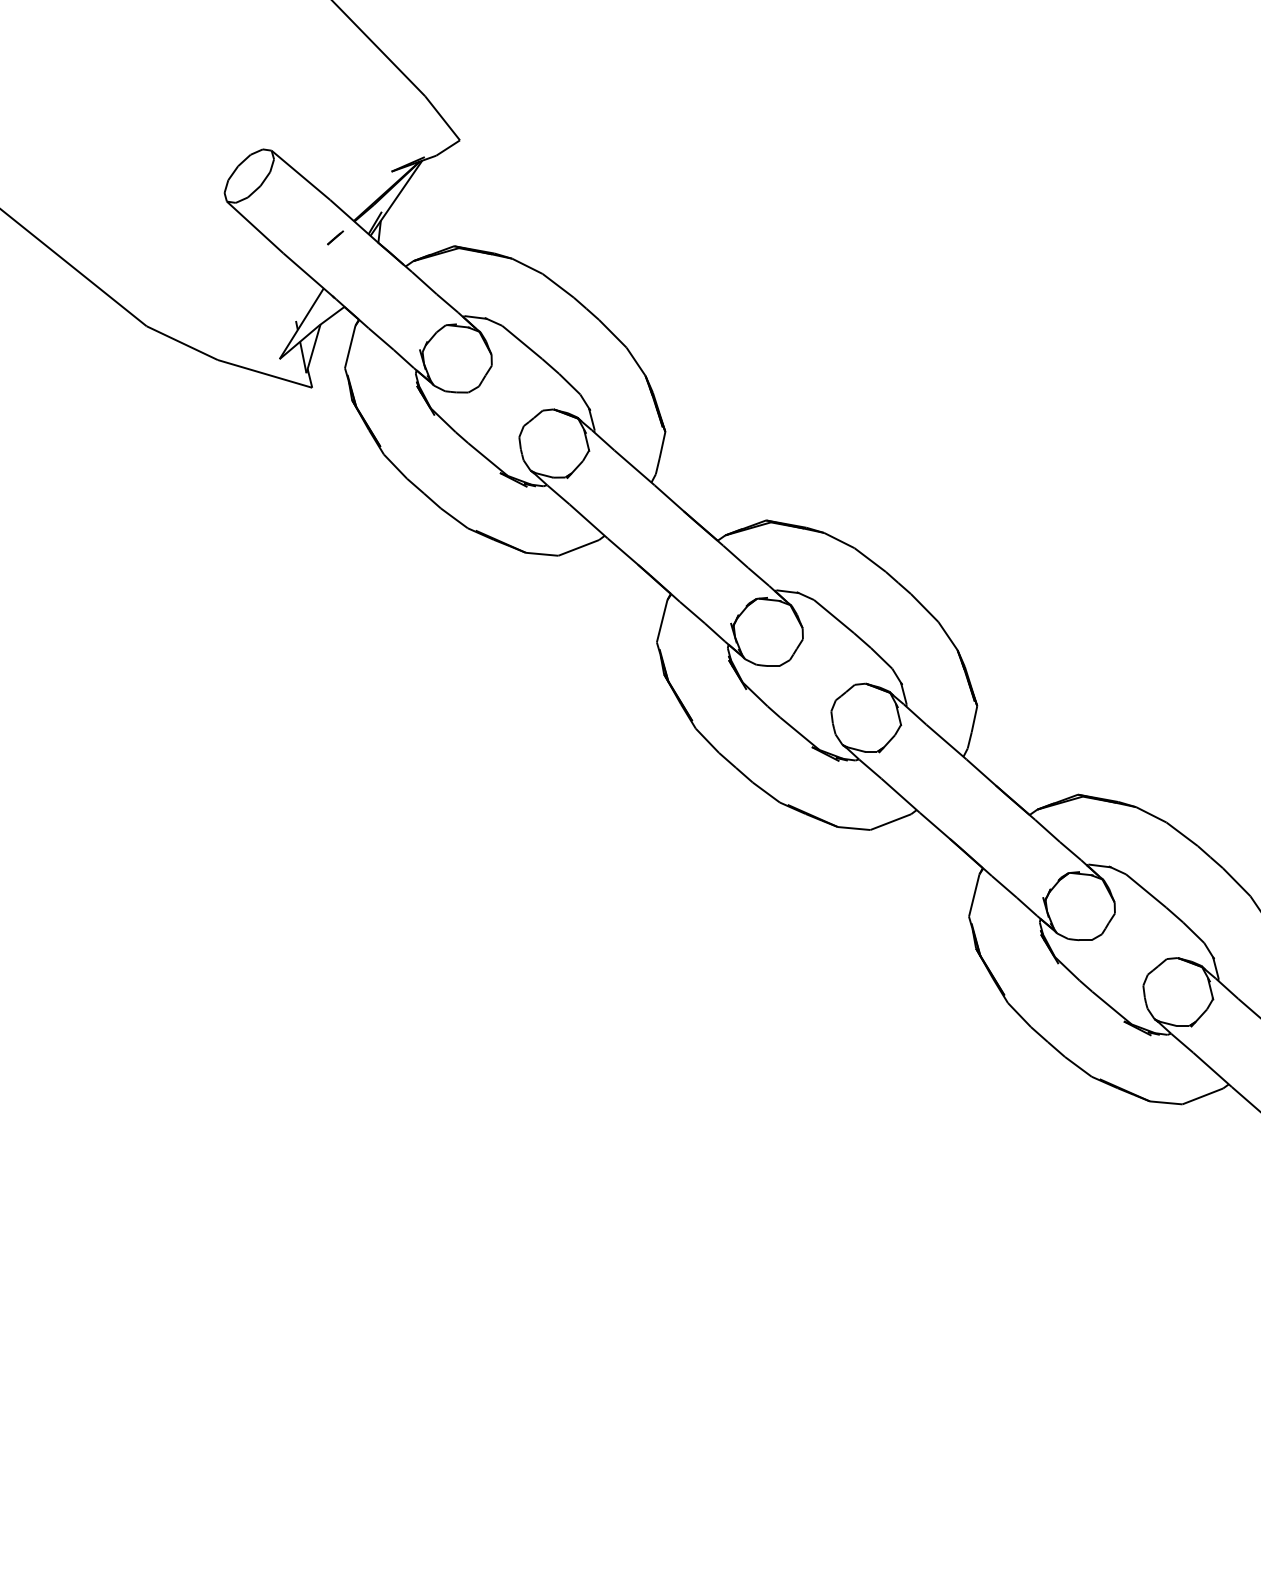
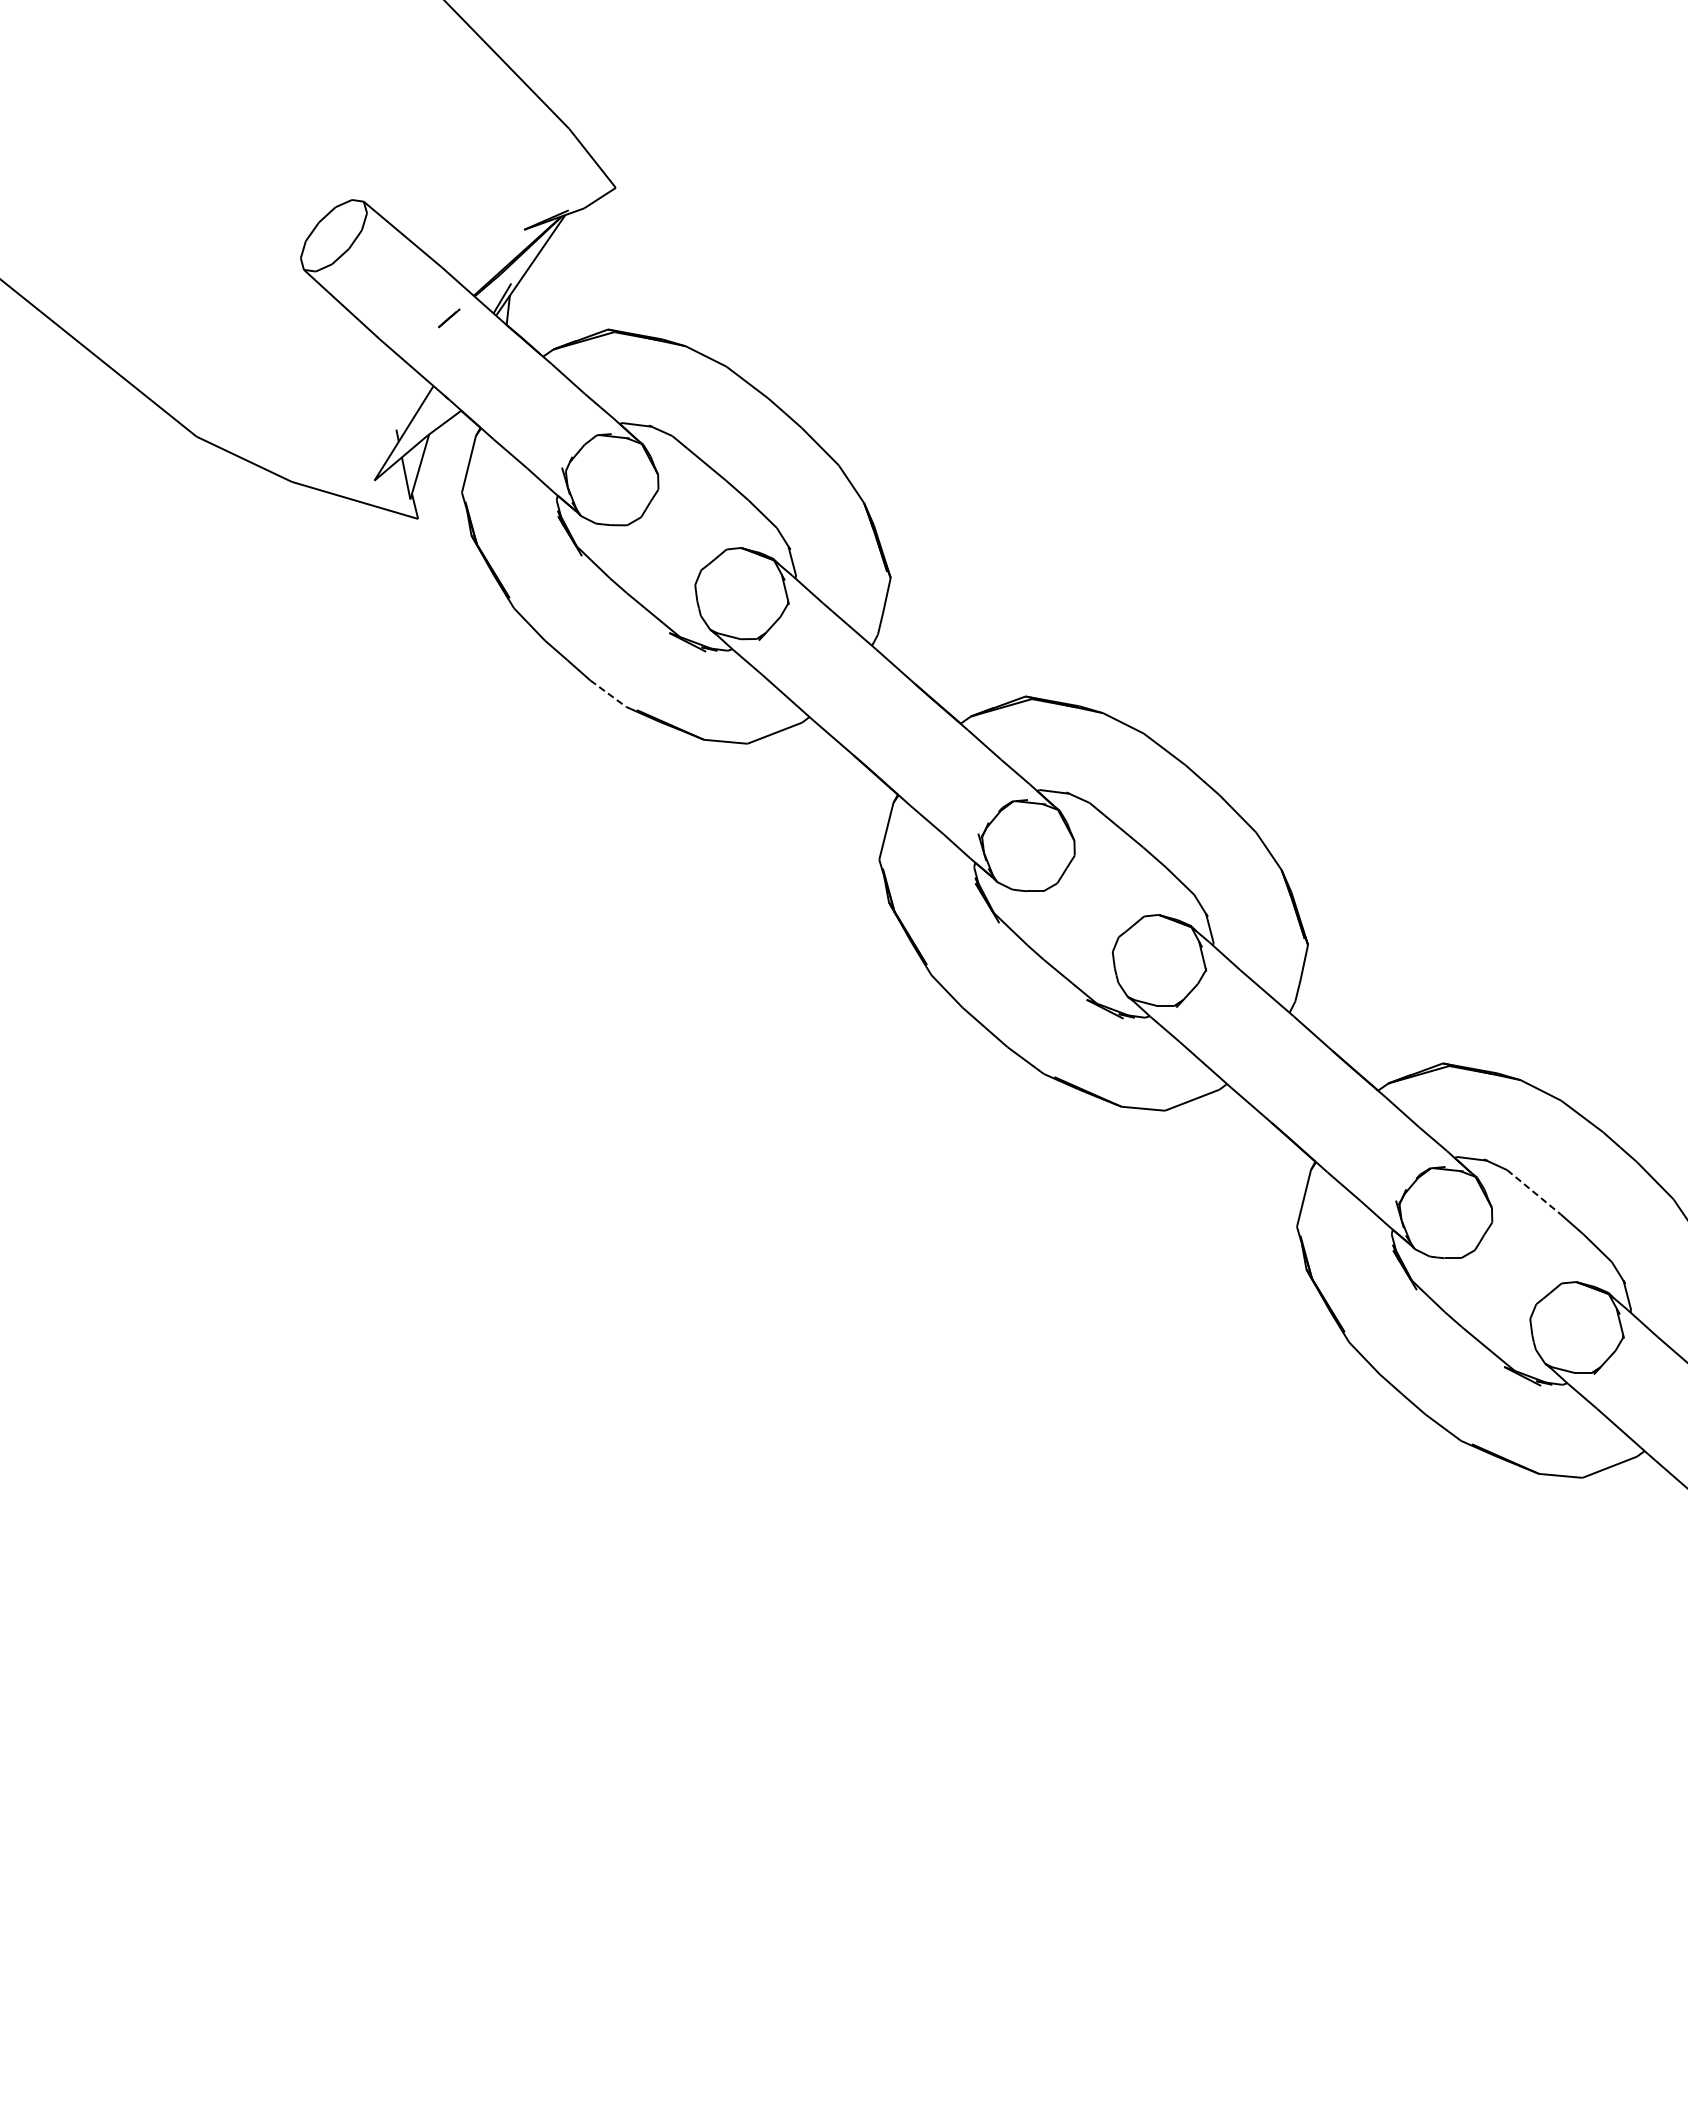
line: (454, 518) -> (608, 694), solid -> dashed
line: (1145, 891) -> (1533, 1192), solid -> dashed

